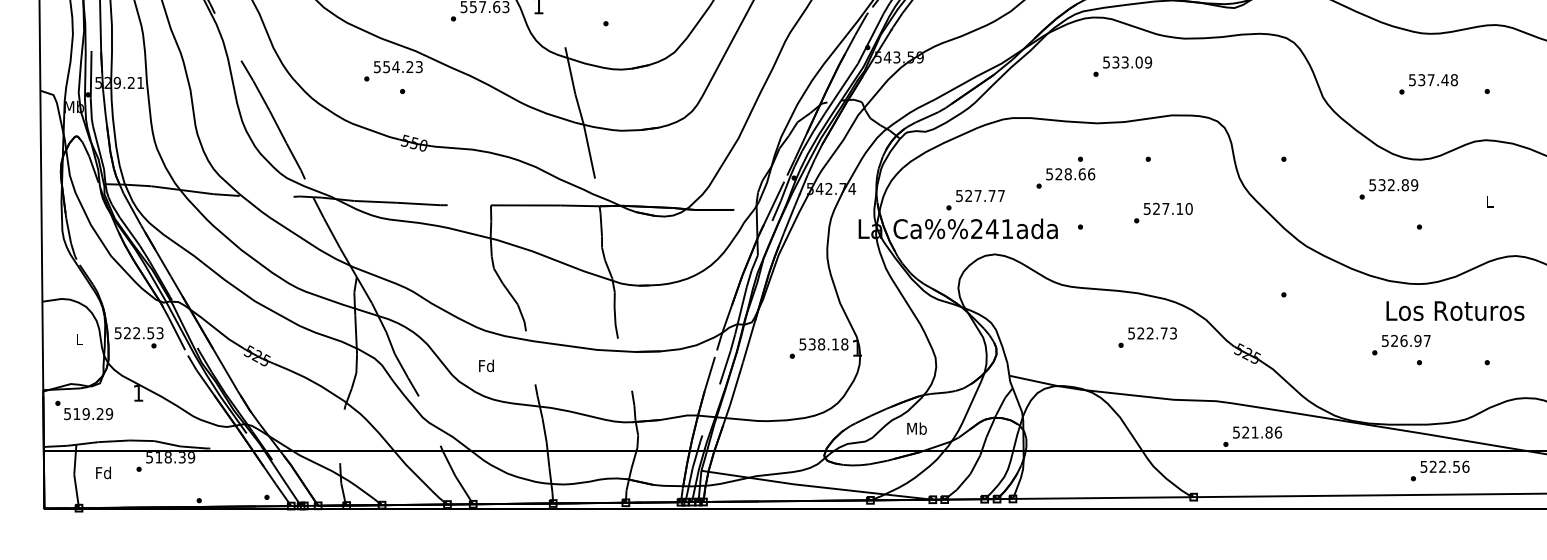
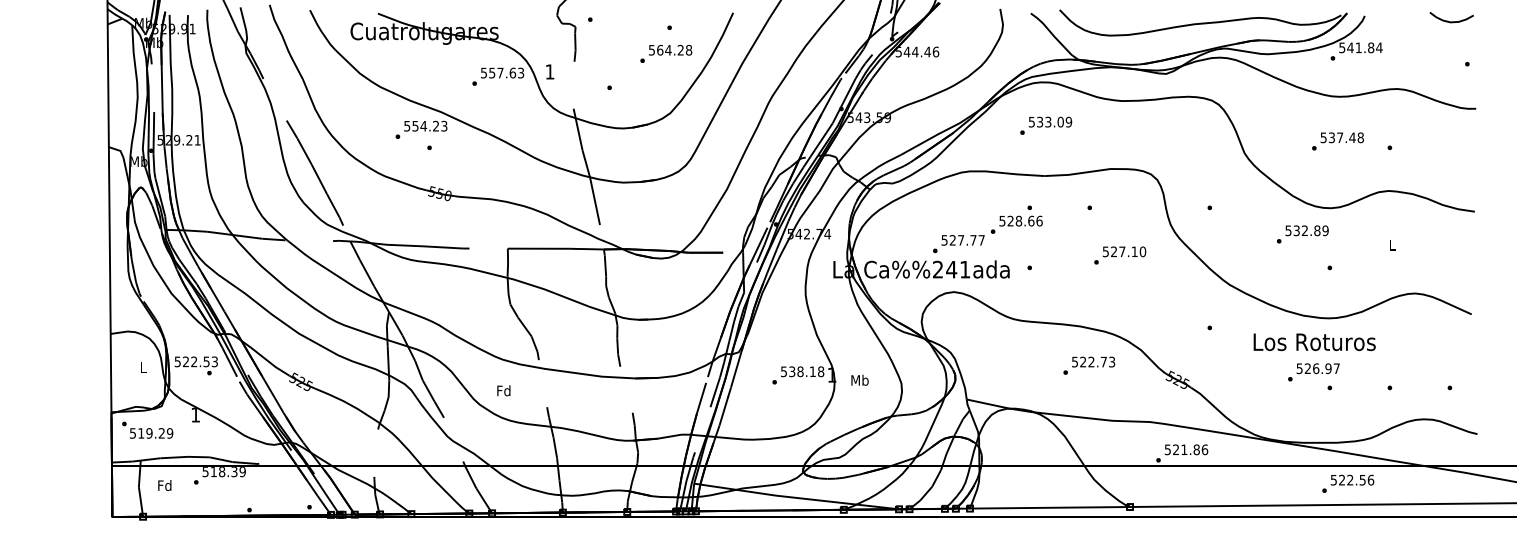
text: (1123, 66) -> (1046, 125), moved
text: (975, 199) -> (958, 243), moved
text: (1163, 213) -> (1120, 255), moved
text: (1455, 311) -> (1314, 342), moved
text: (916, 427) -> (859, 379), moved

